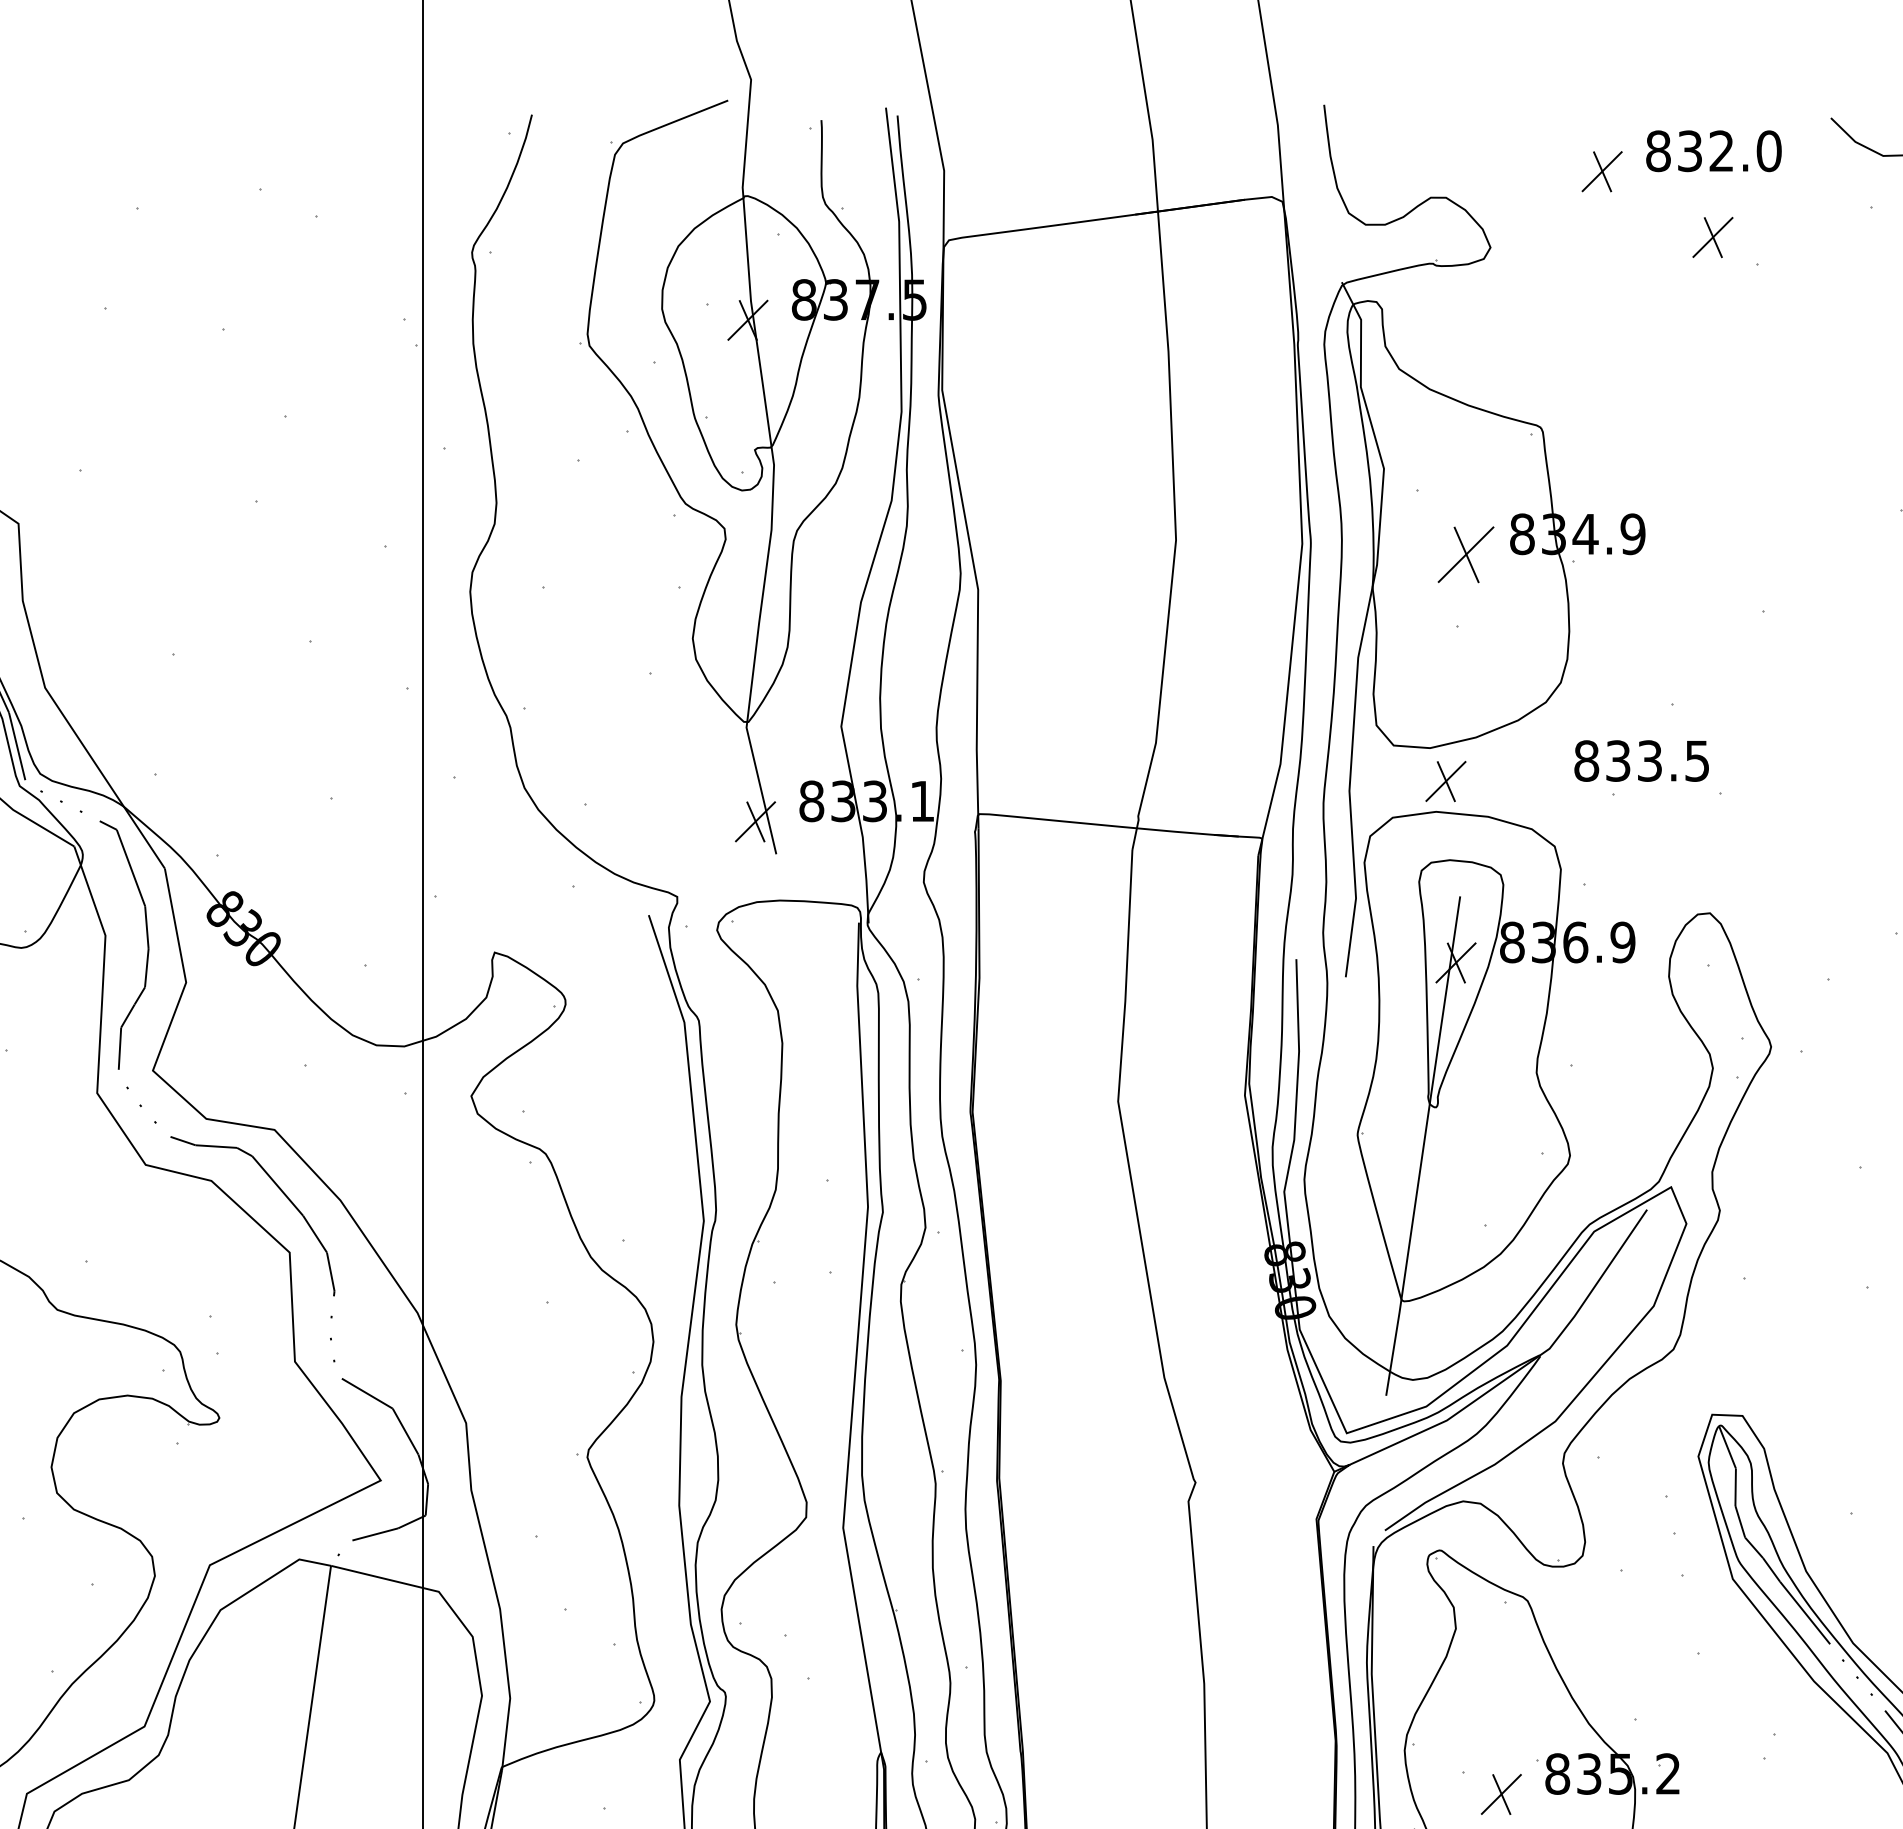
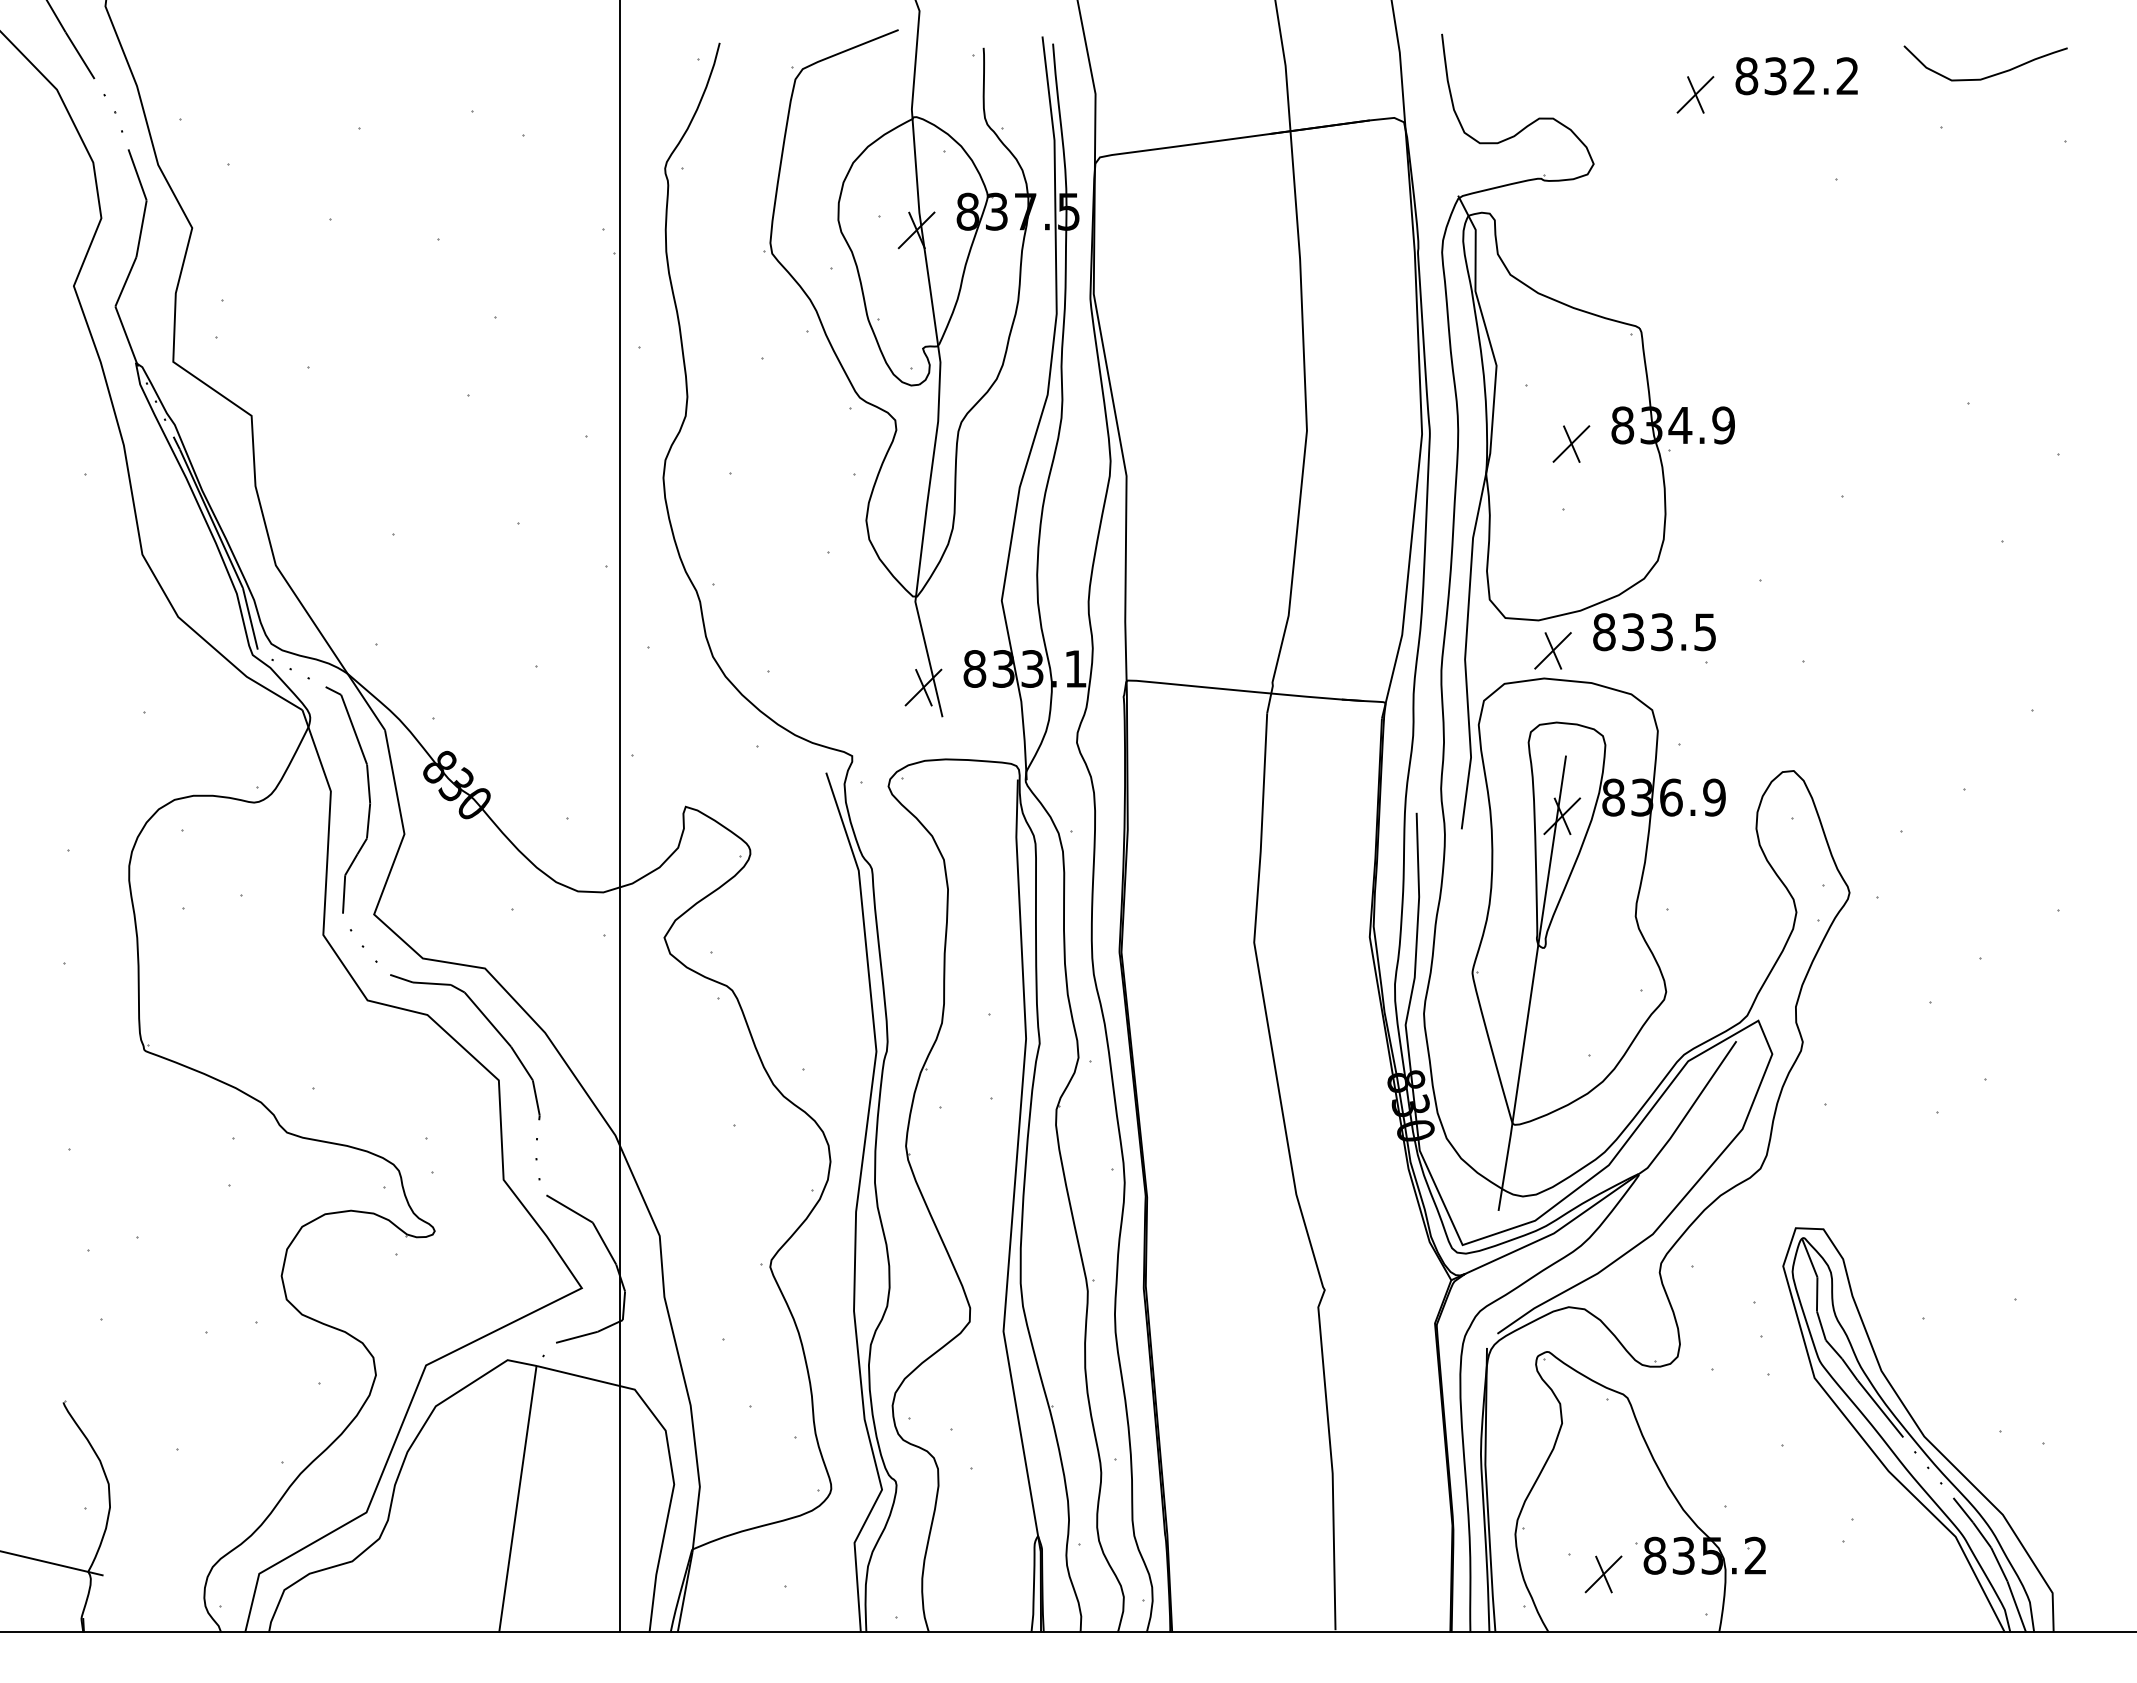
text: (1768, 151) -> (1847, 76), 832.0 -> 832.2
part: (1712, 237) -> (1796, 154), removed
part: (1466, 554) -> (1571, 443), size x0.71
text: (1641, 761) -> (1654, 632), moved

